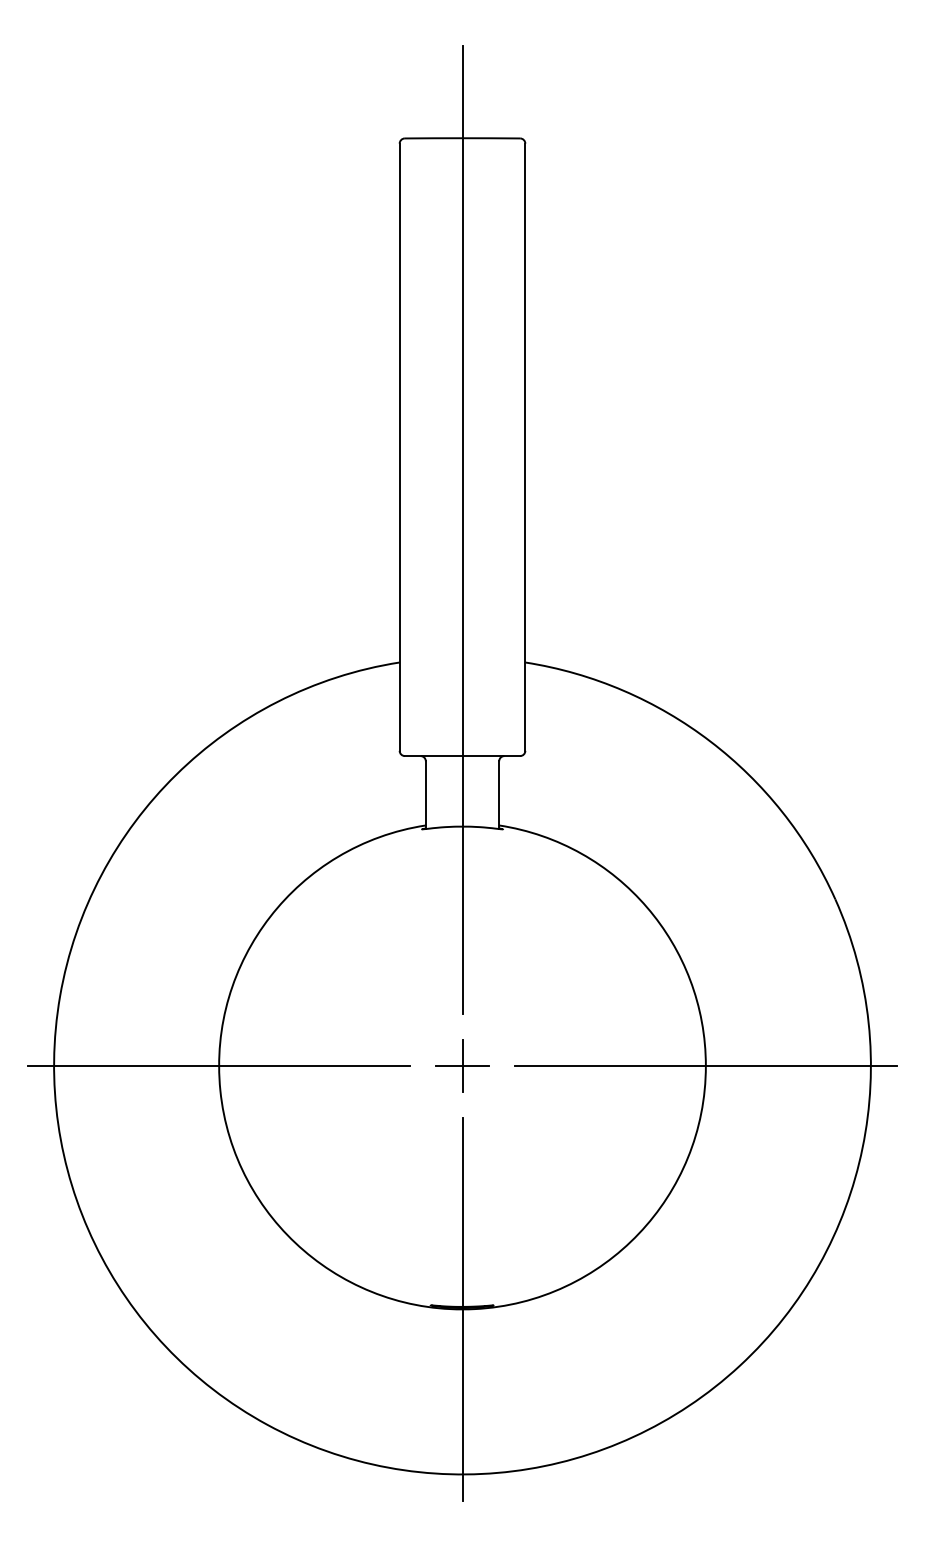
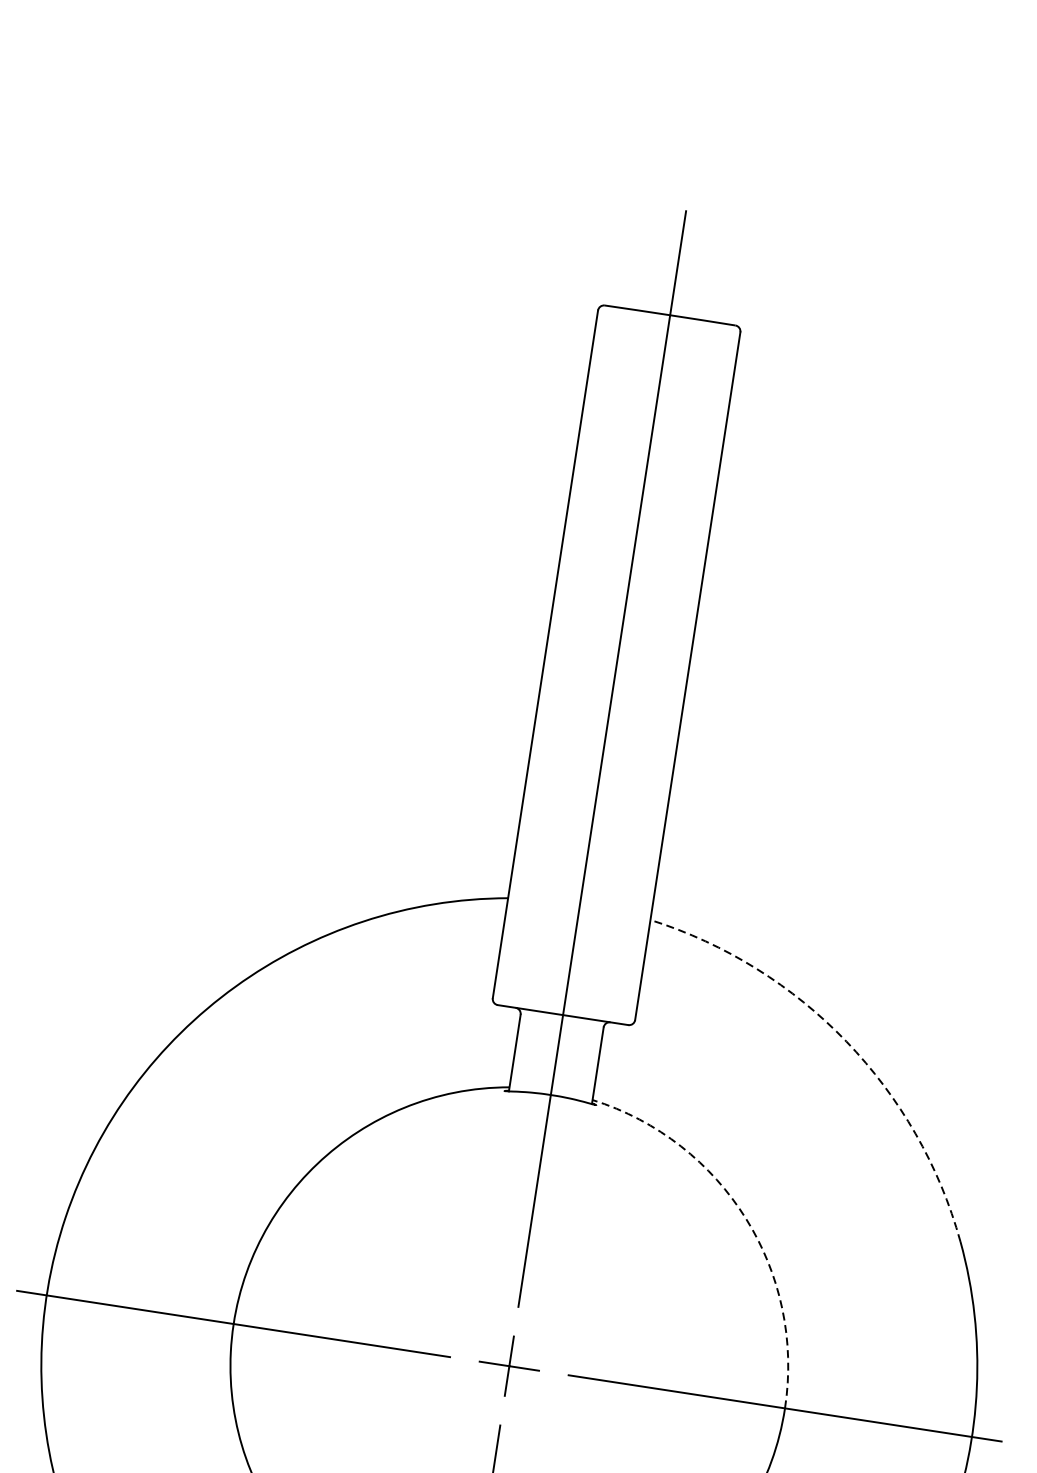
arc: (710, 741) -> (846, 1041), solid -> dashed
arc: (647, 907) -> (746, 1218), solid -> dashed

